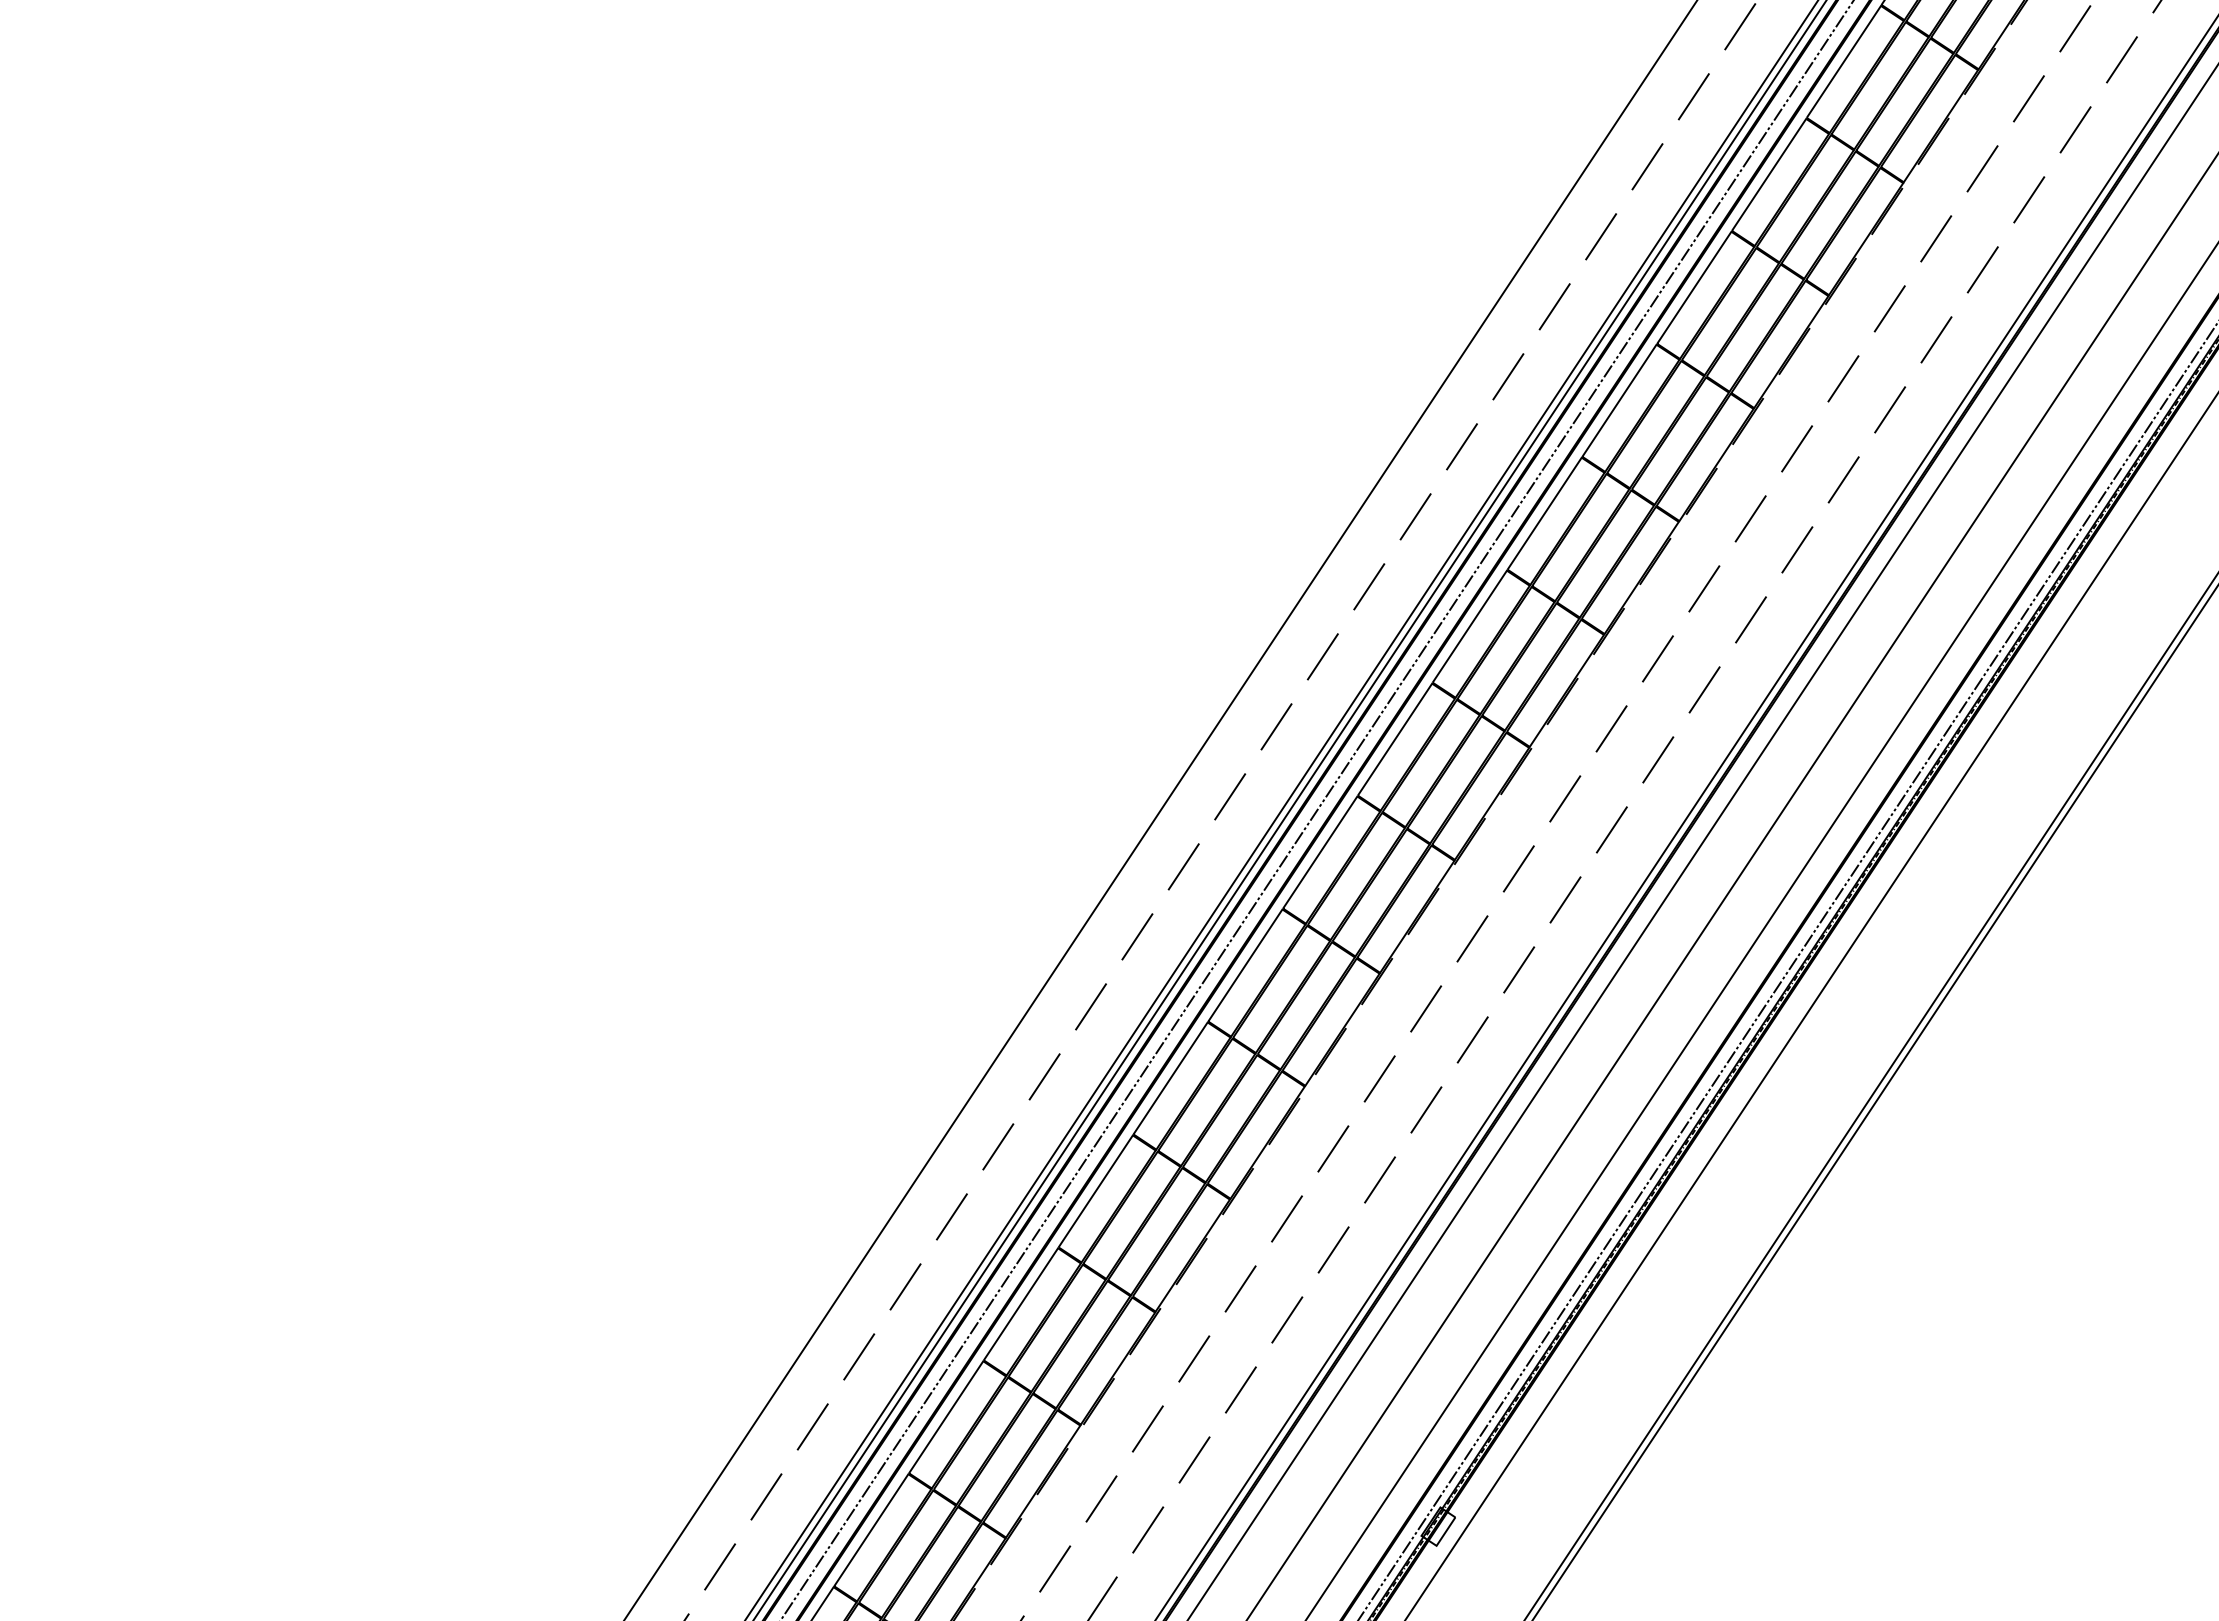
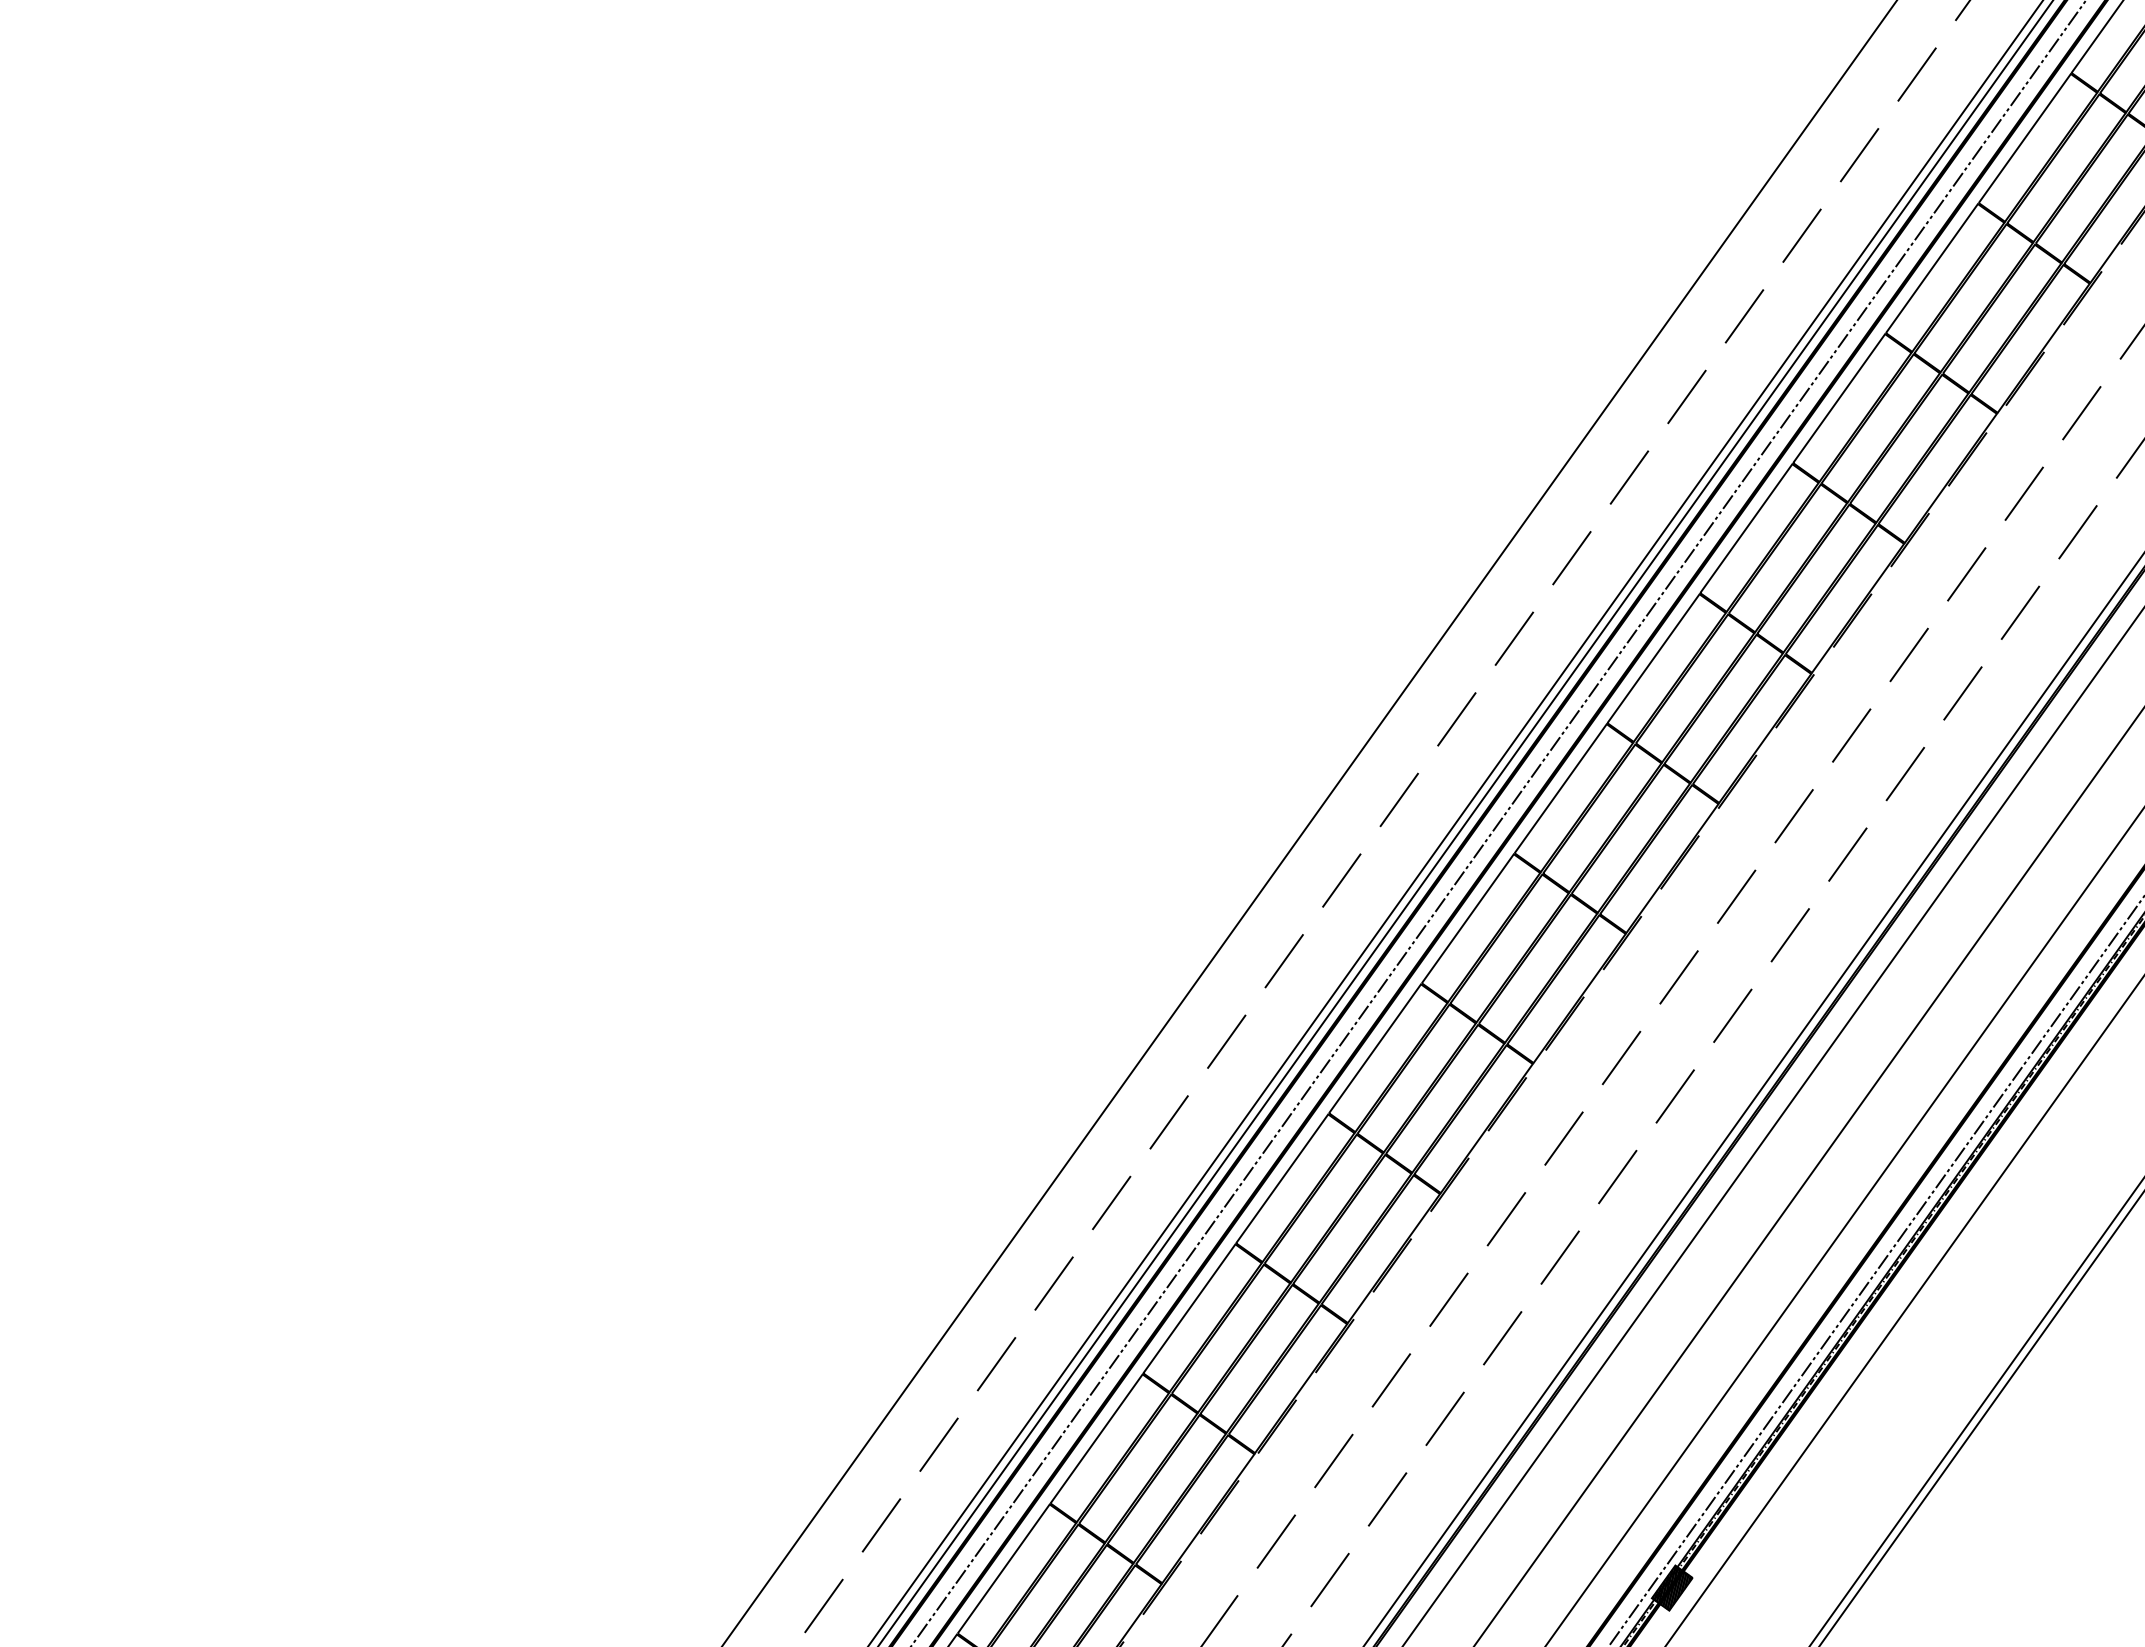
hatch: (1438, 1526) -> (1672, 1587), added

